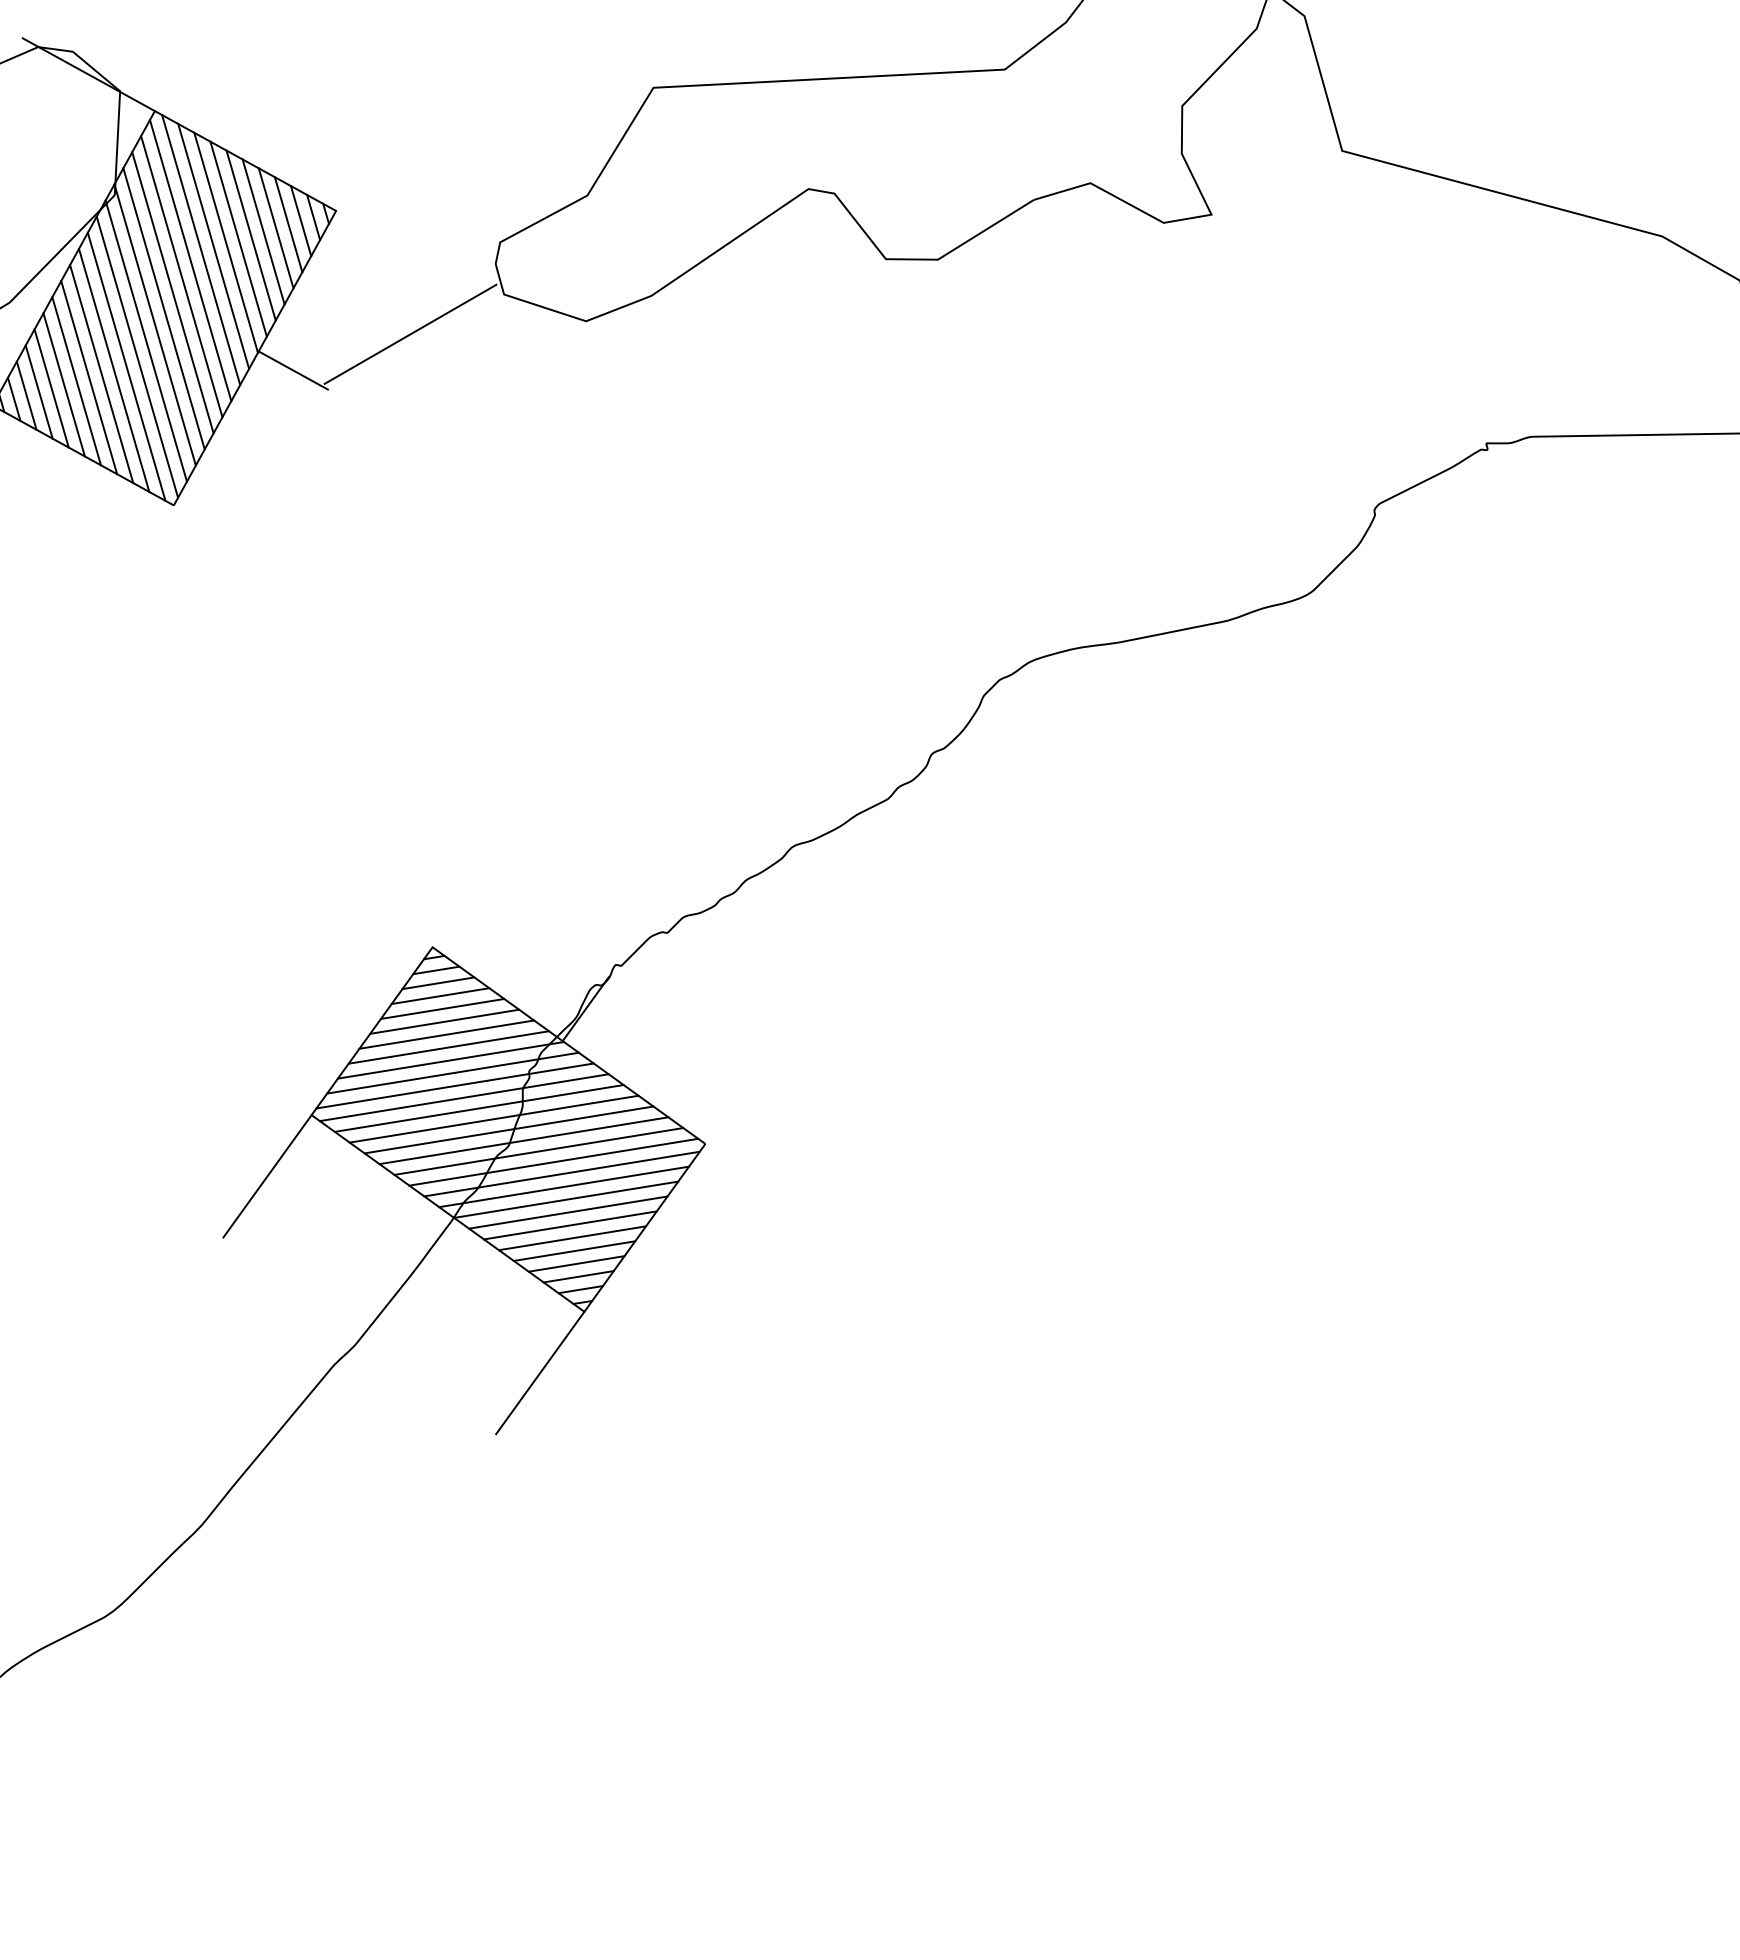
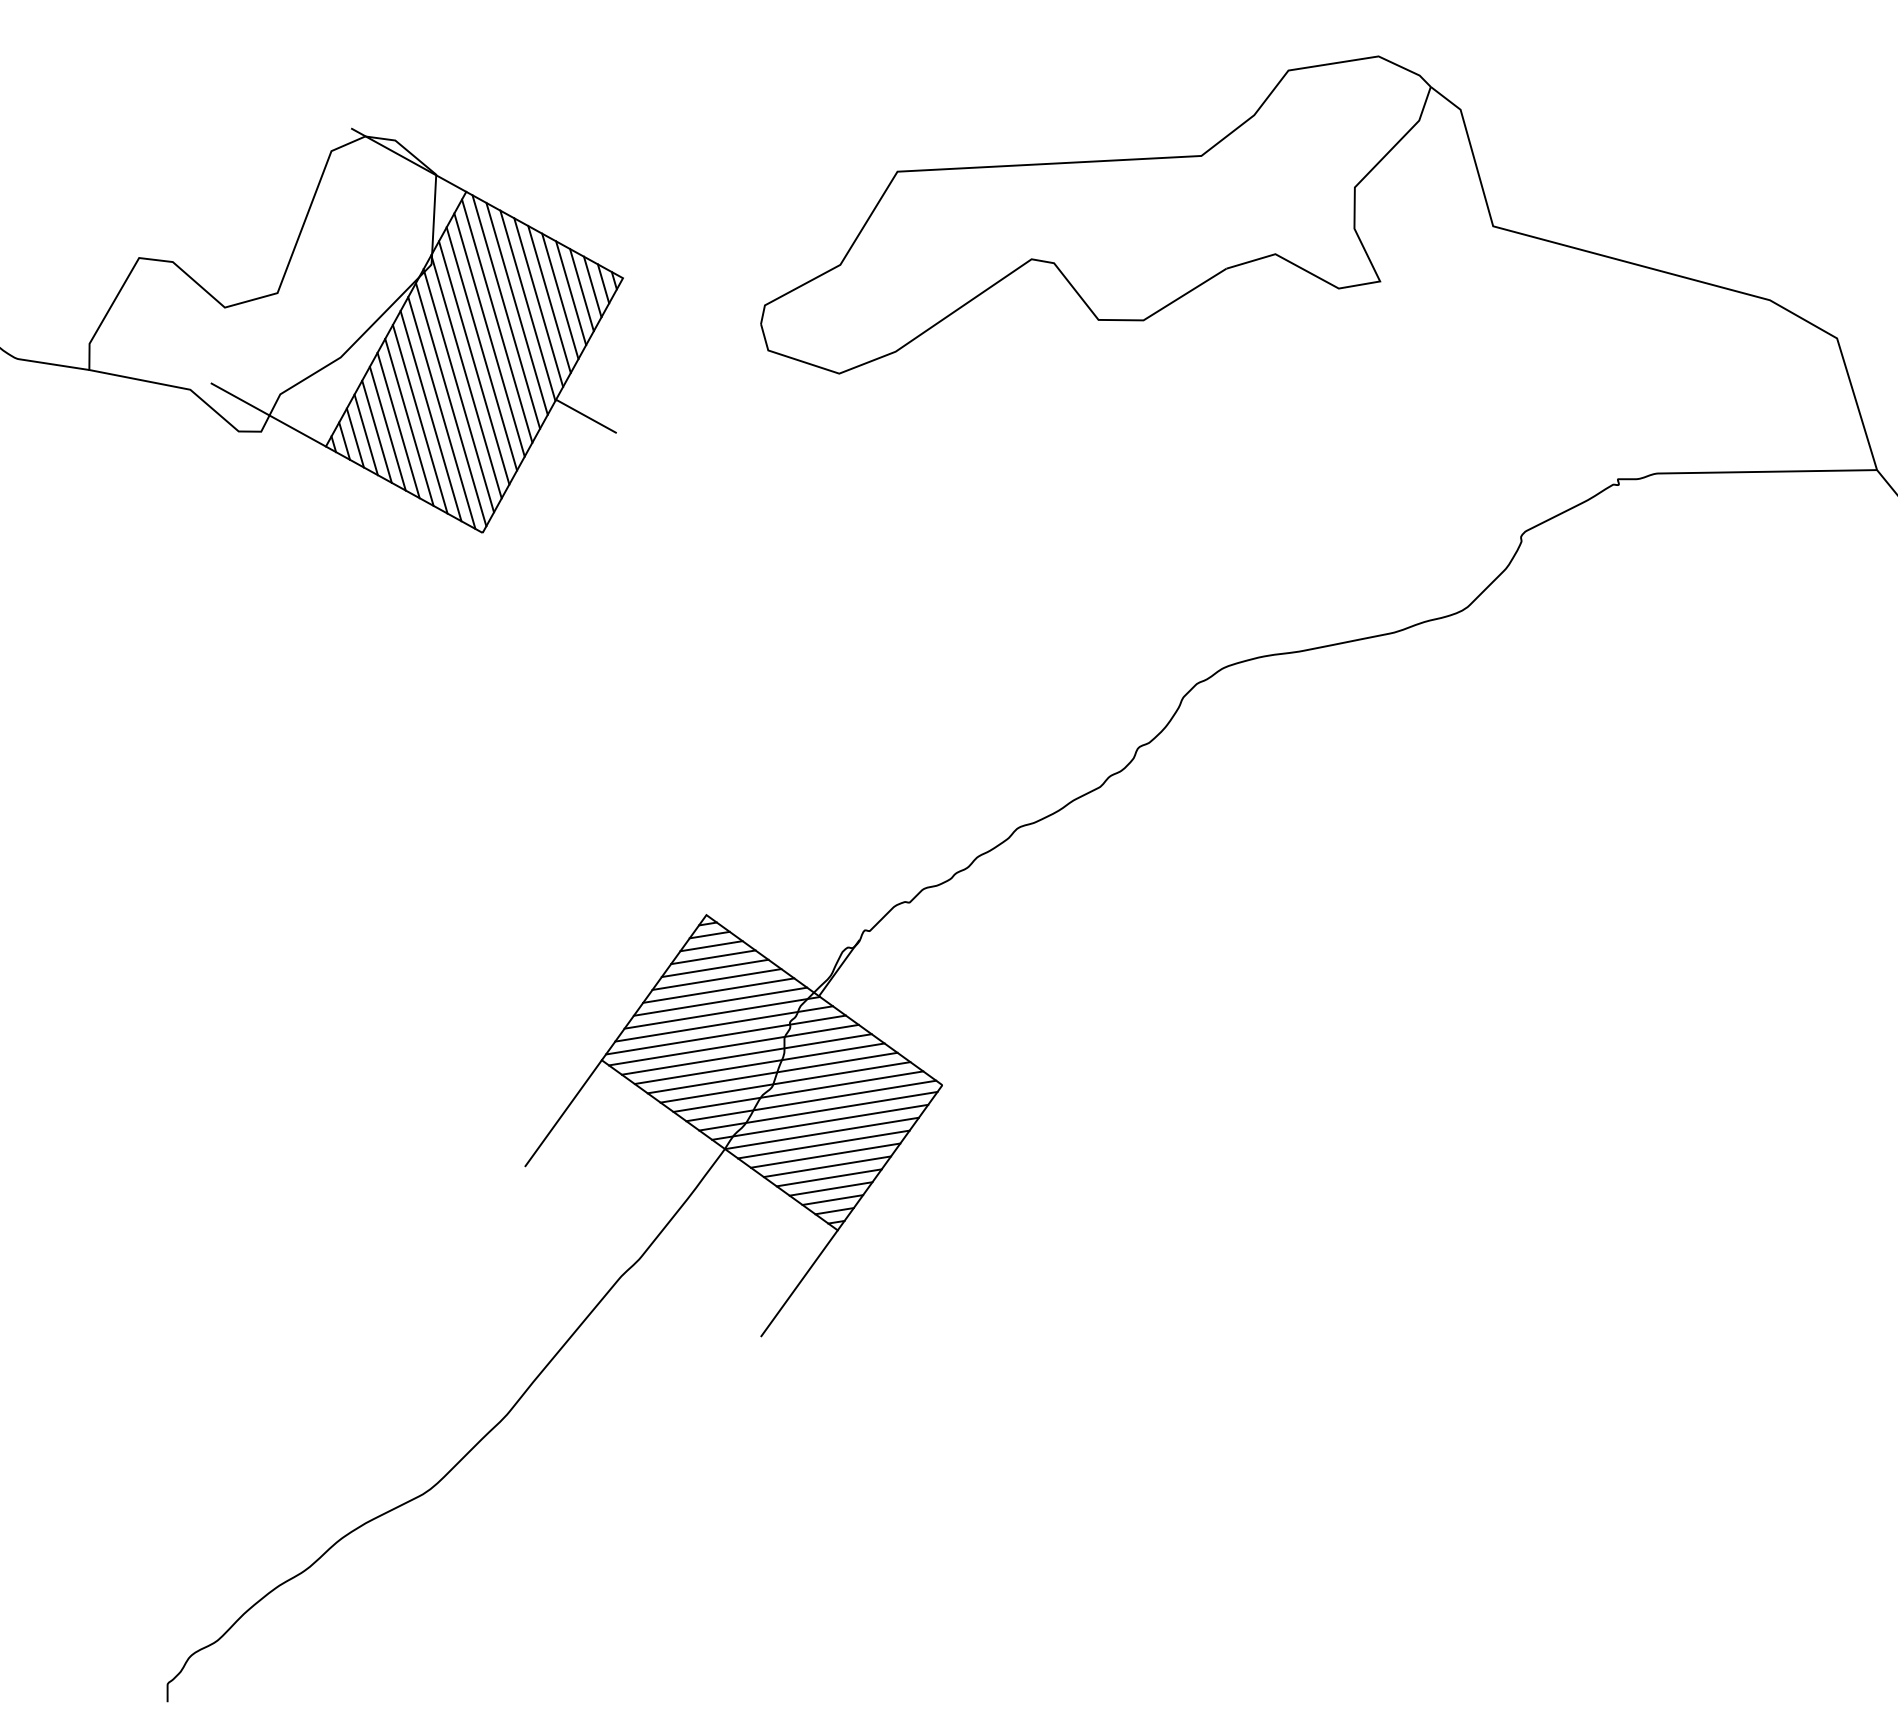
line: (410, 333) -> (687, 384), removed

